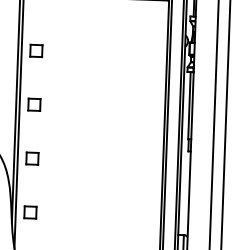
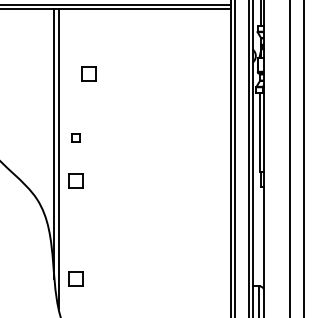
part: (35, 50) -> (88, 73), moved
part: (33, 104) -> (75, 137), size x0.6
part: (31, 158) -> (75, 180), moved
part: (30, 211) -> (75, 278), moved

